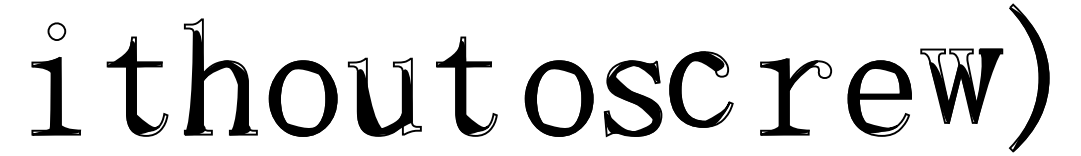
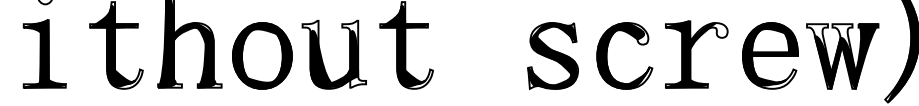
part: (961, 85) -> (842, 55), moved
part: (681, 89) -> (607, 55), moved
part: (558, 98) -> (487, 55), removed

